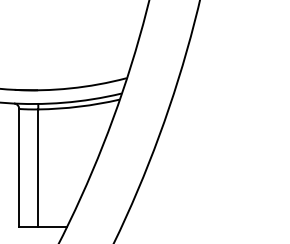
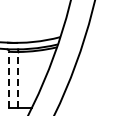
line: (19, 167) -> (9, 79), solid -> dashed
line: (38, 169) -> (18, 80), solid -> dashed

